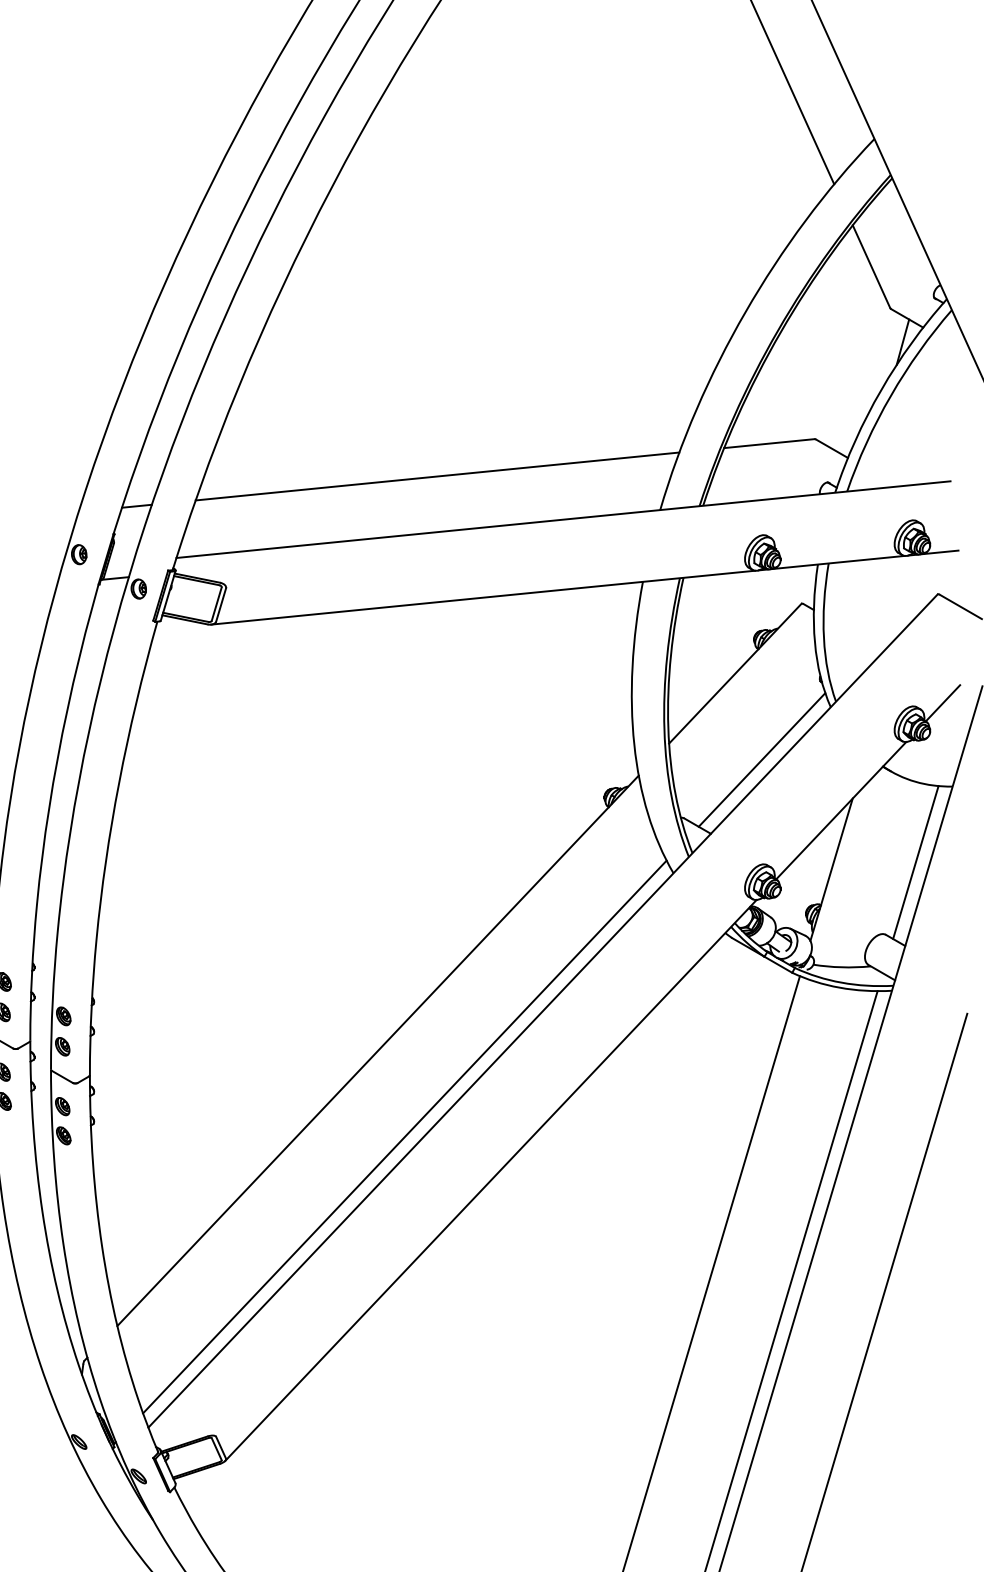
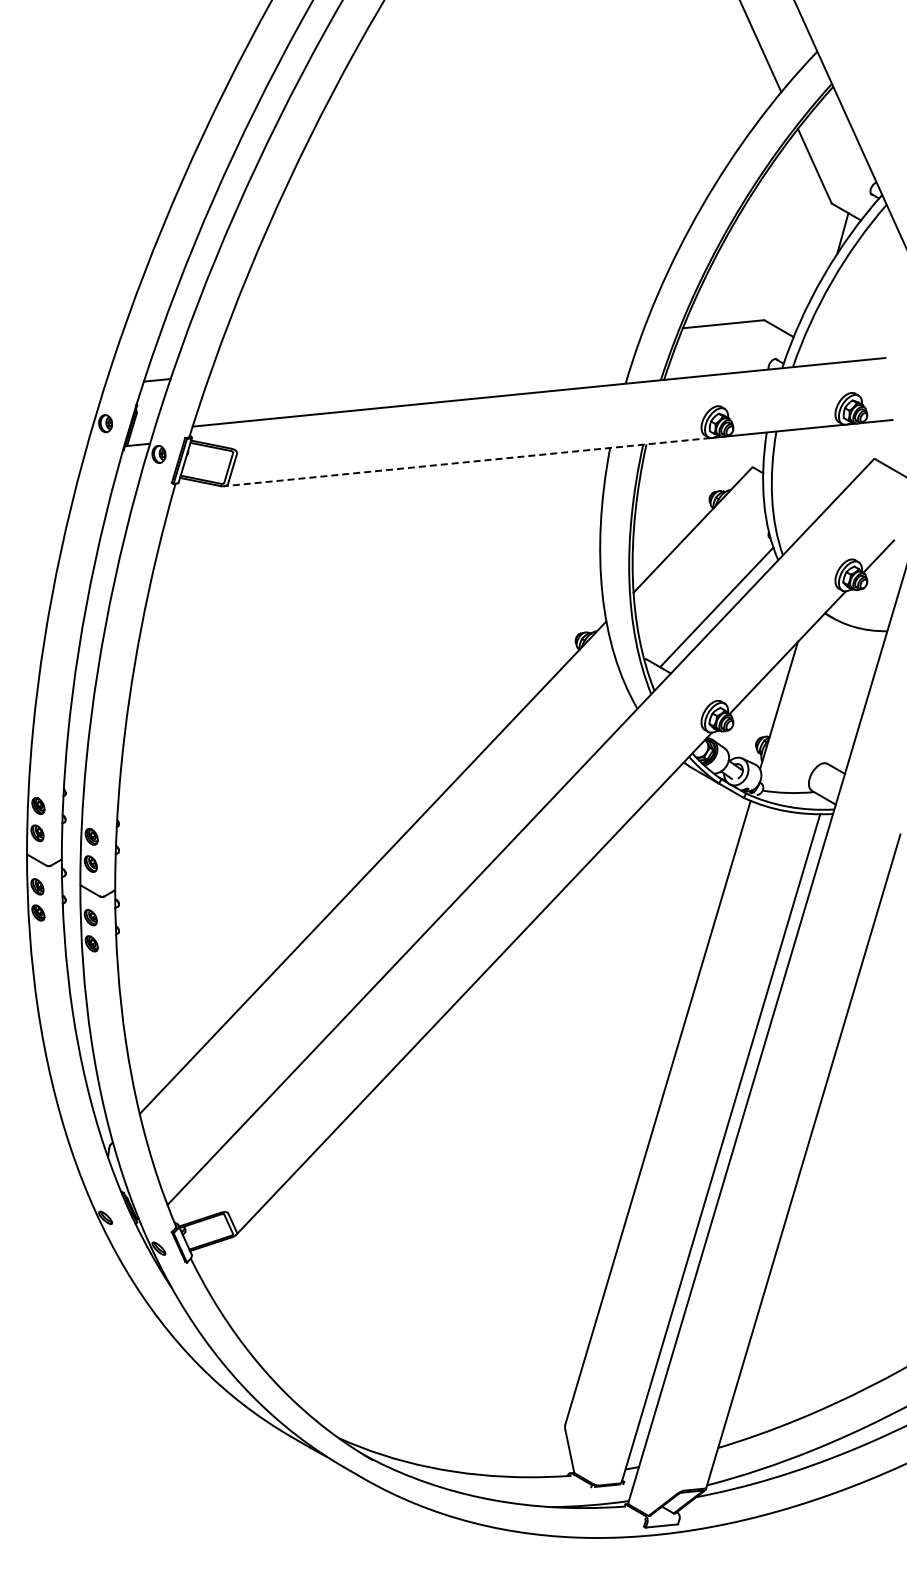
line: (436, 476) -> (425, 353), removed
line: (483, 598) -> (467, 462), solid -> dashed
line: (915, 861) -> (854, 698), removed
line: (404, 1136) -> (396, 944), removed

